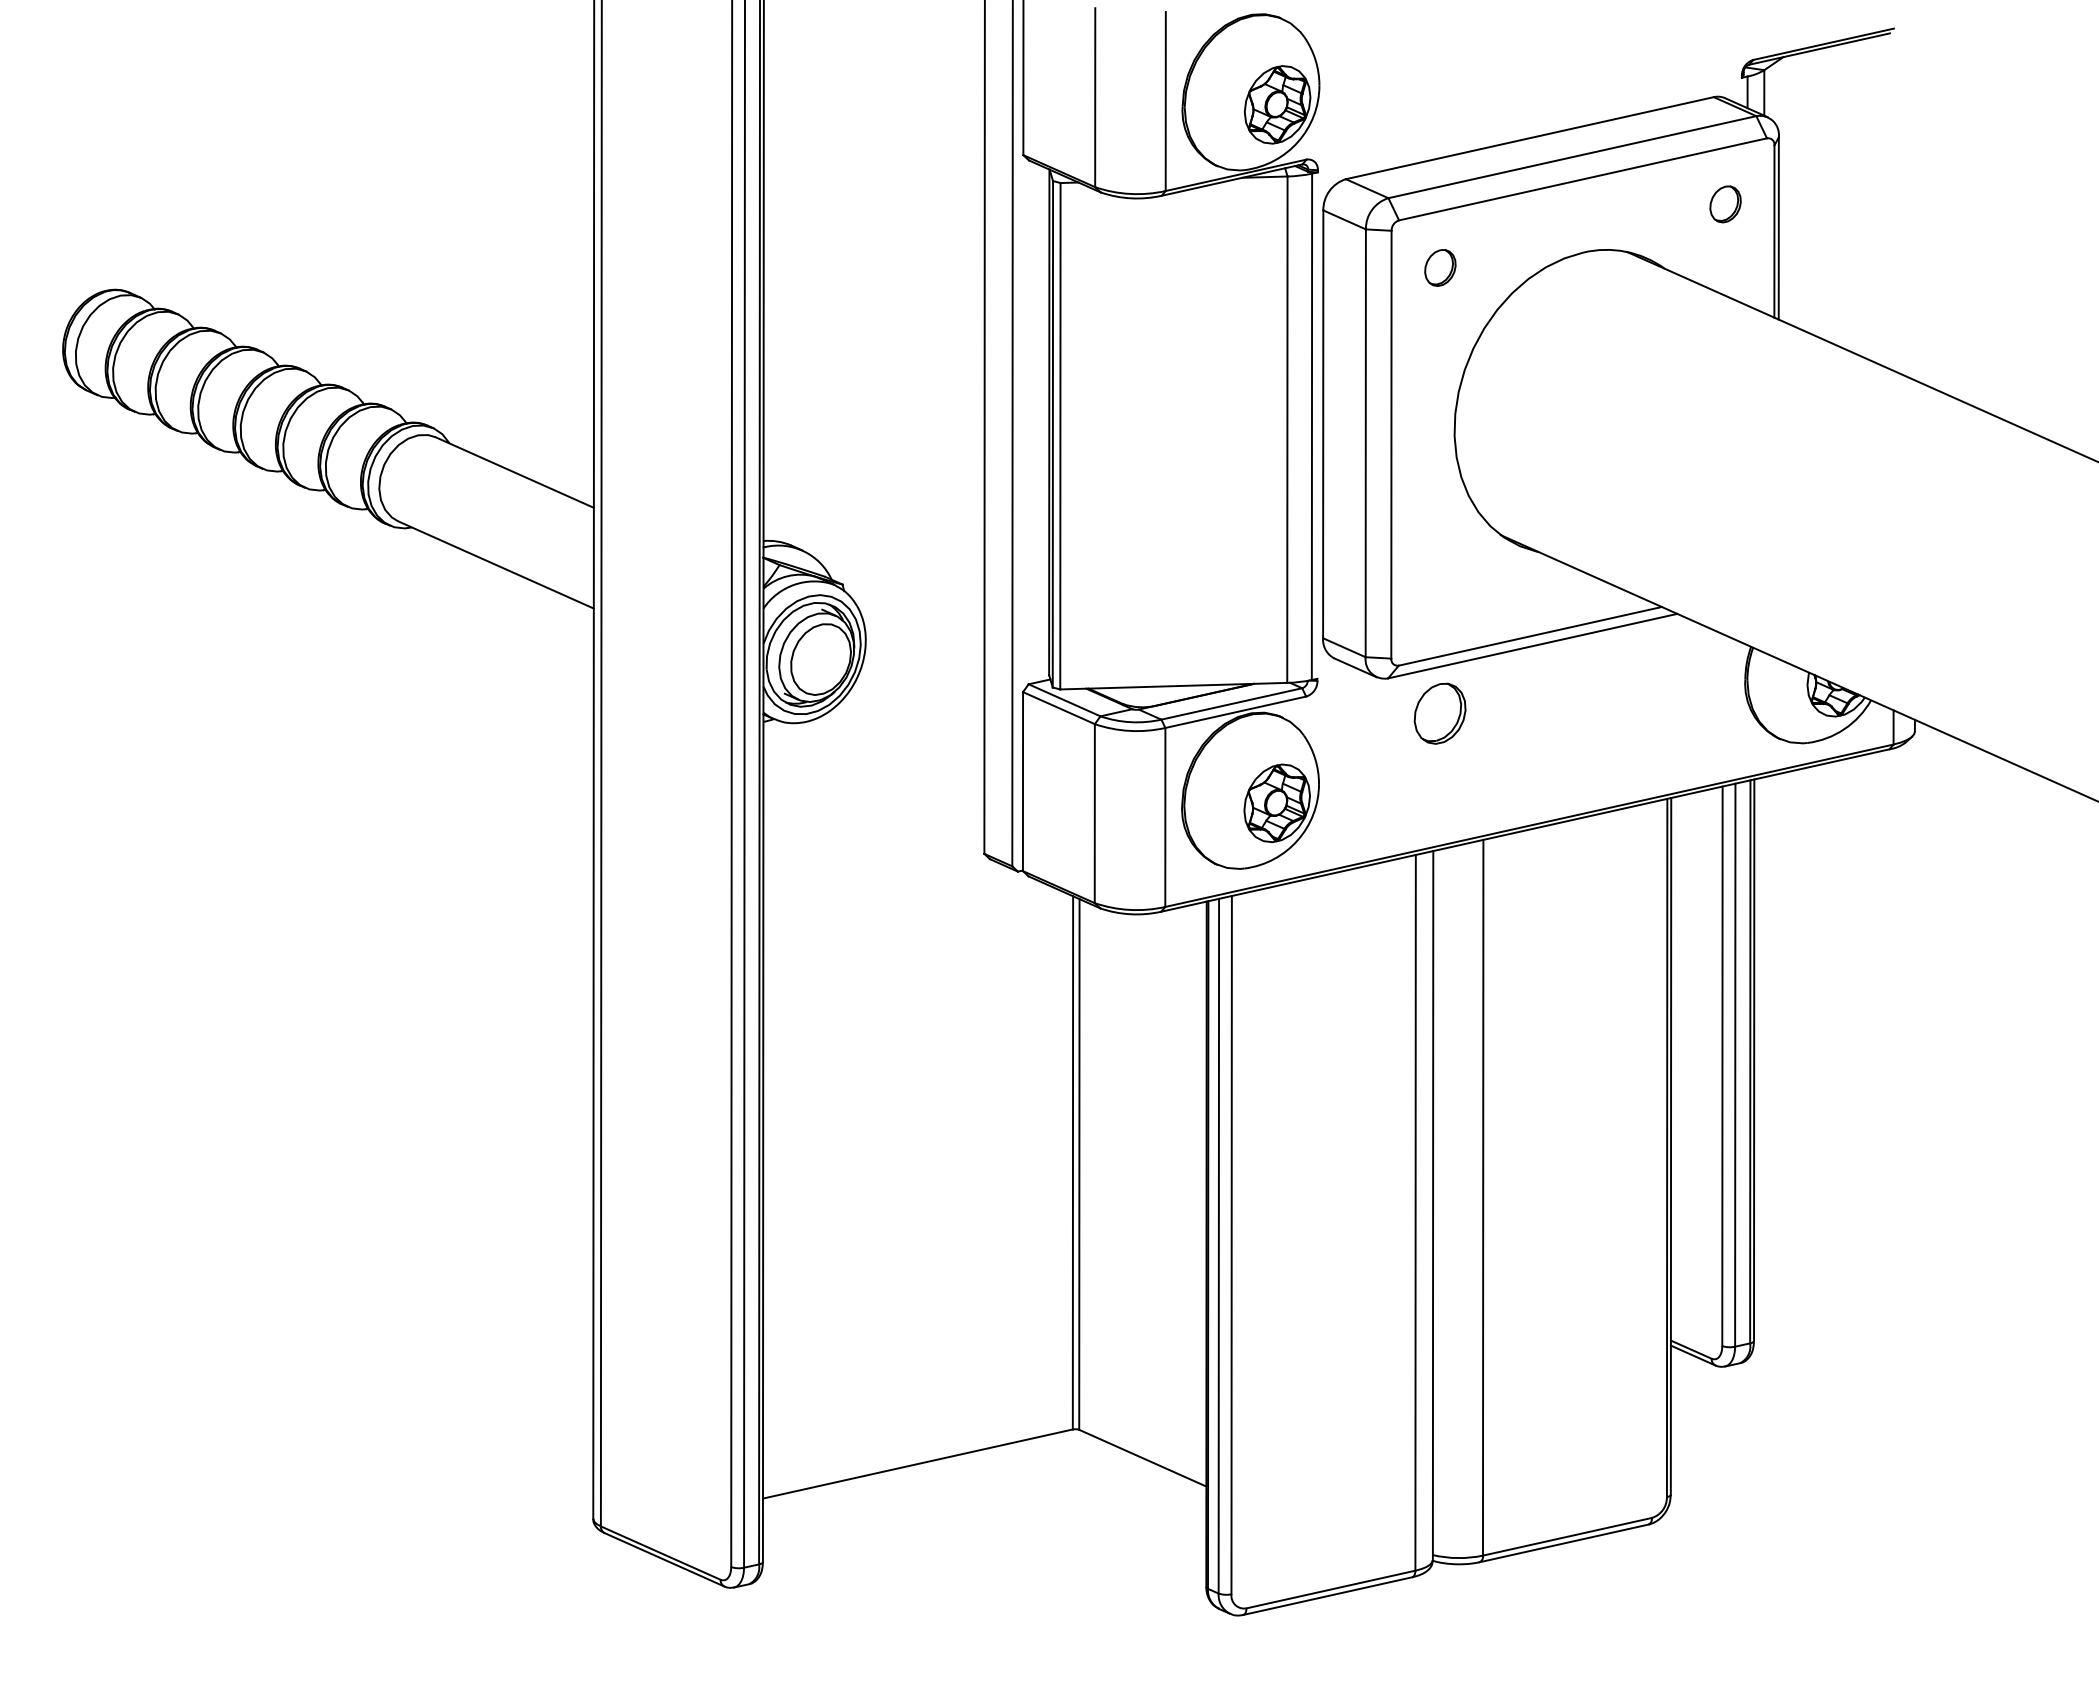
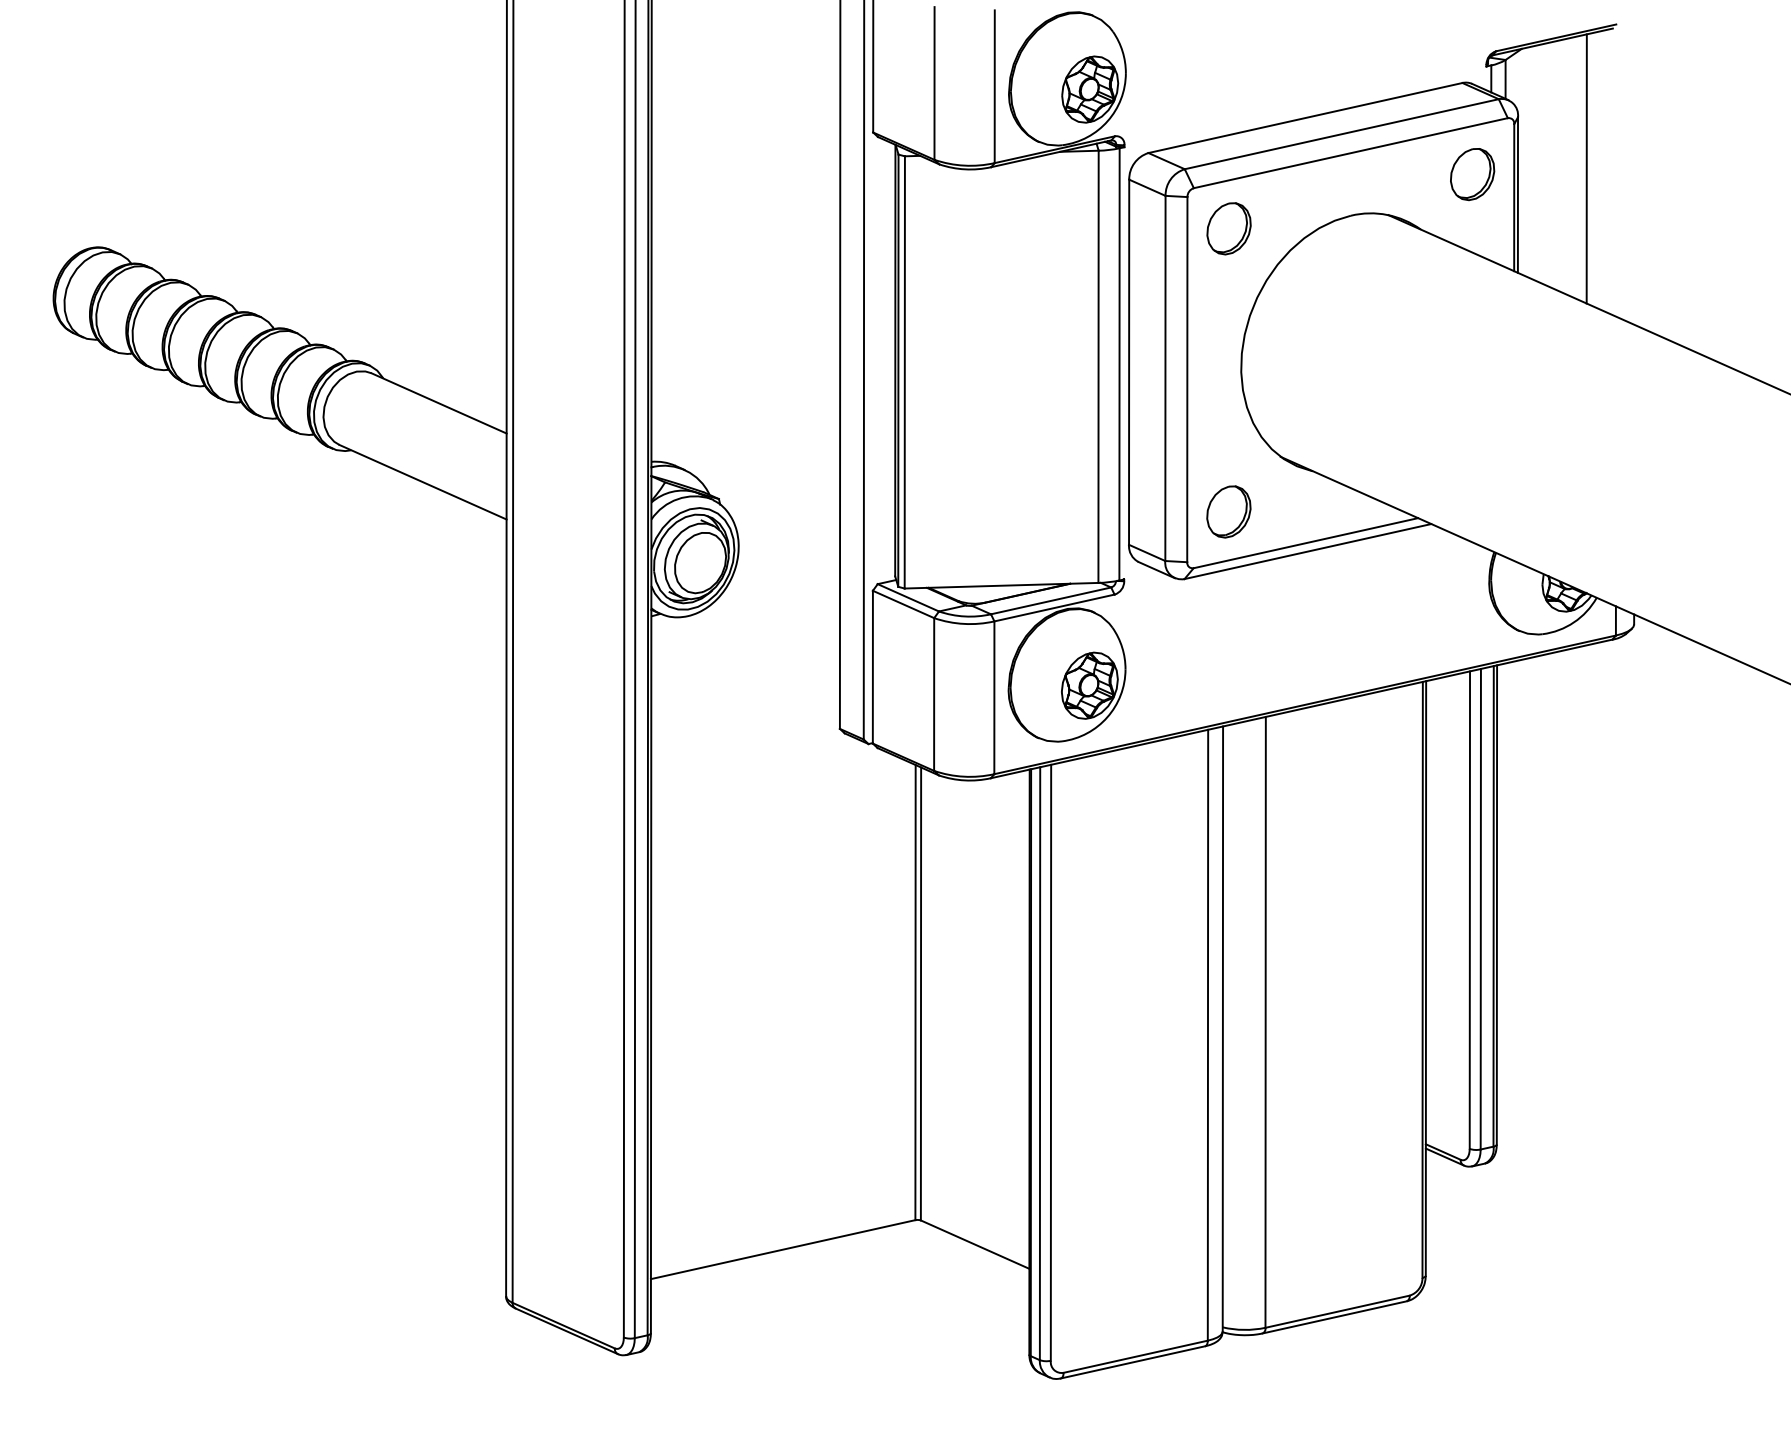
line: (1859, 197) -> (1586, 168), added
part: (1725, 204) -> (1472, 174), size x1.67
part: (1440, 267) -> (1229, 228), size x1.67
part: (1439, 713) -> (1228, 511), moved

